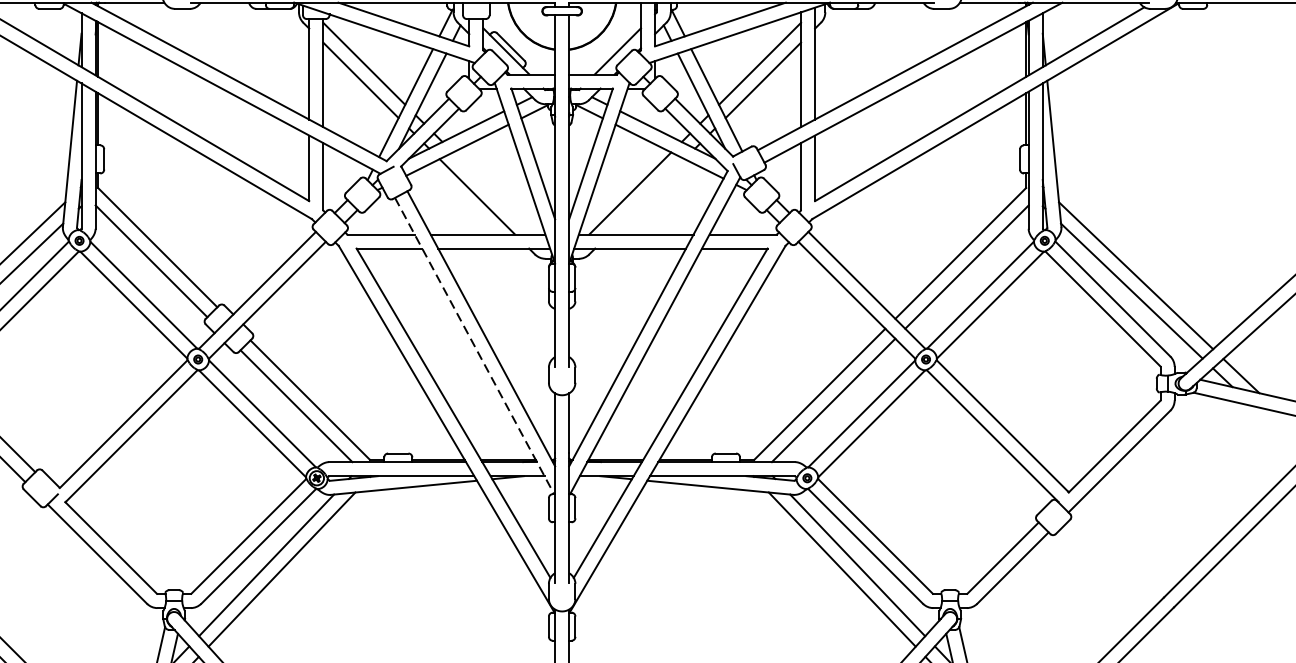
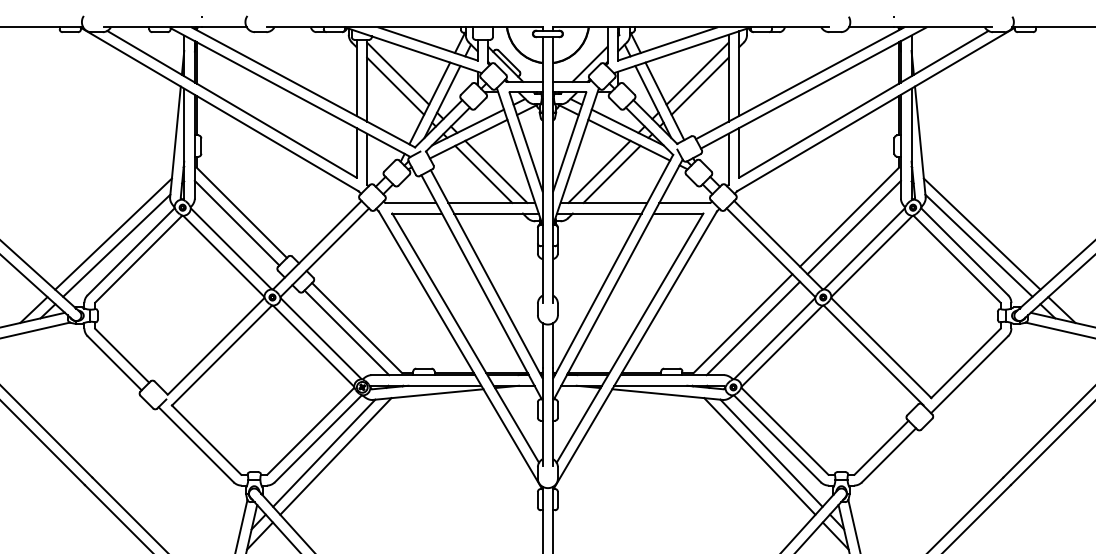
line: (494, 193) -> (496, 171), added
line: (646, 195) -> (611, 173), added
line: (474, 346) -> (481, 287), dashed -> solid

